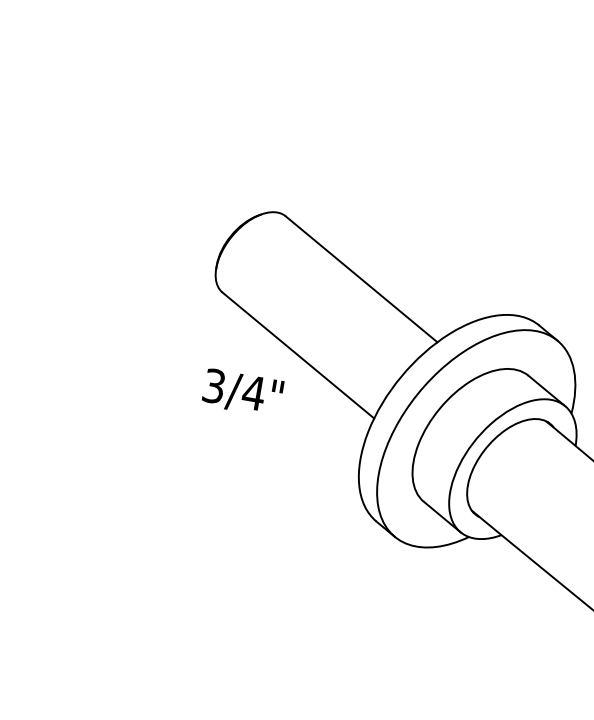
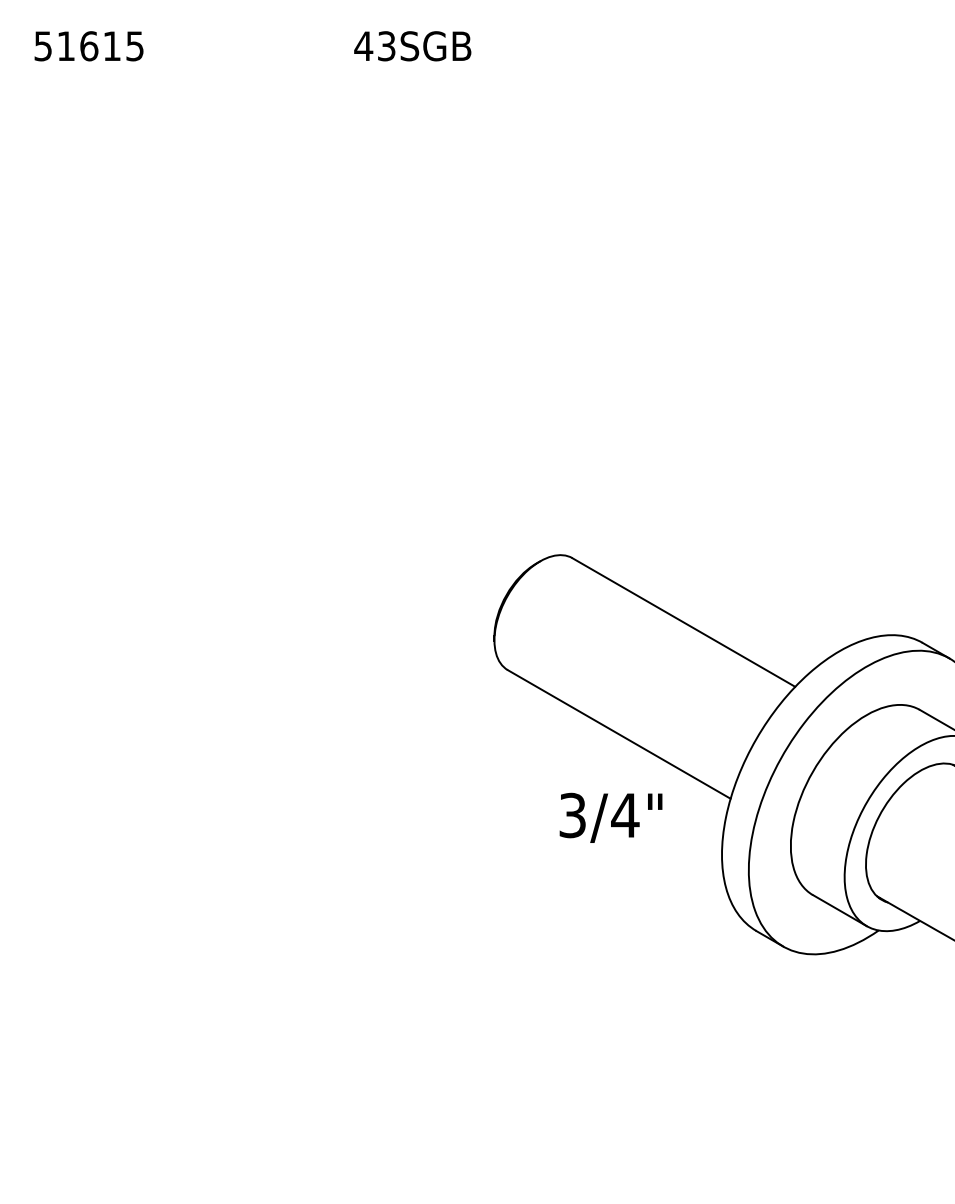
text: (242, 392) -> (610, 817), moved

